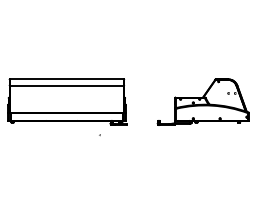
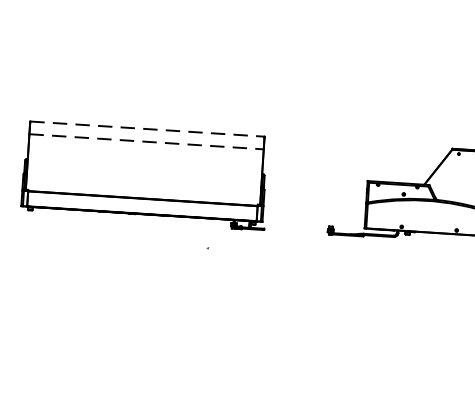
line: (67, 79) -> (148, 129), solid -> dashed
line: (67, 85) -> (147, 141), solid -> dashed

